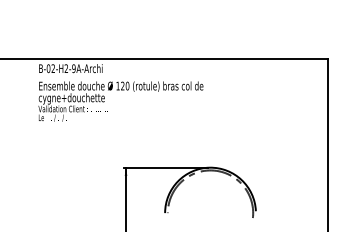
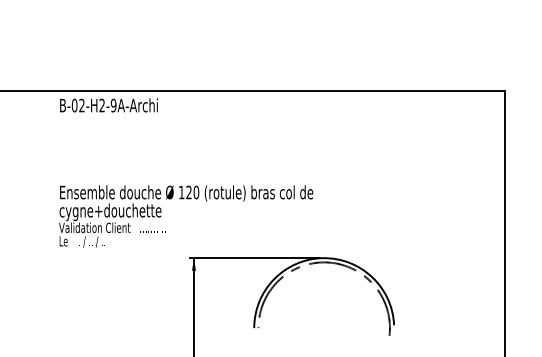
text: (120, 101) -> (185, 216), moved

